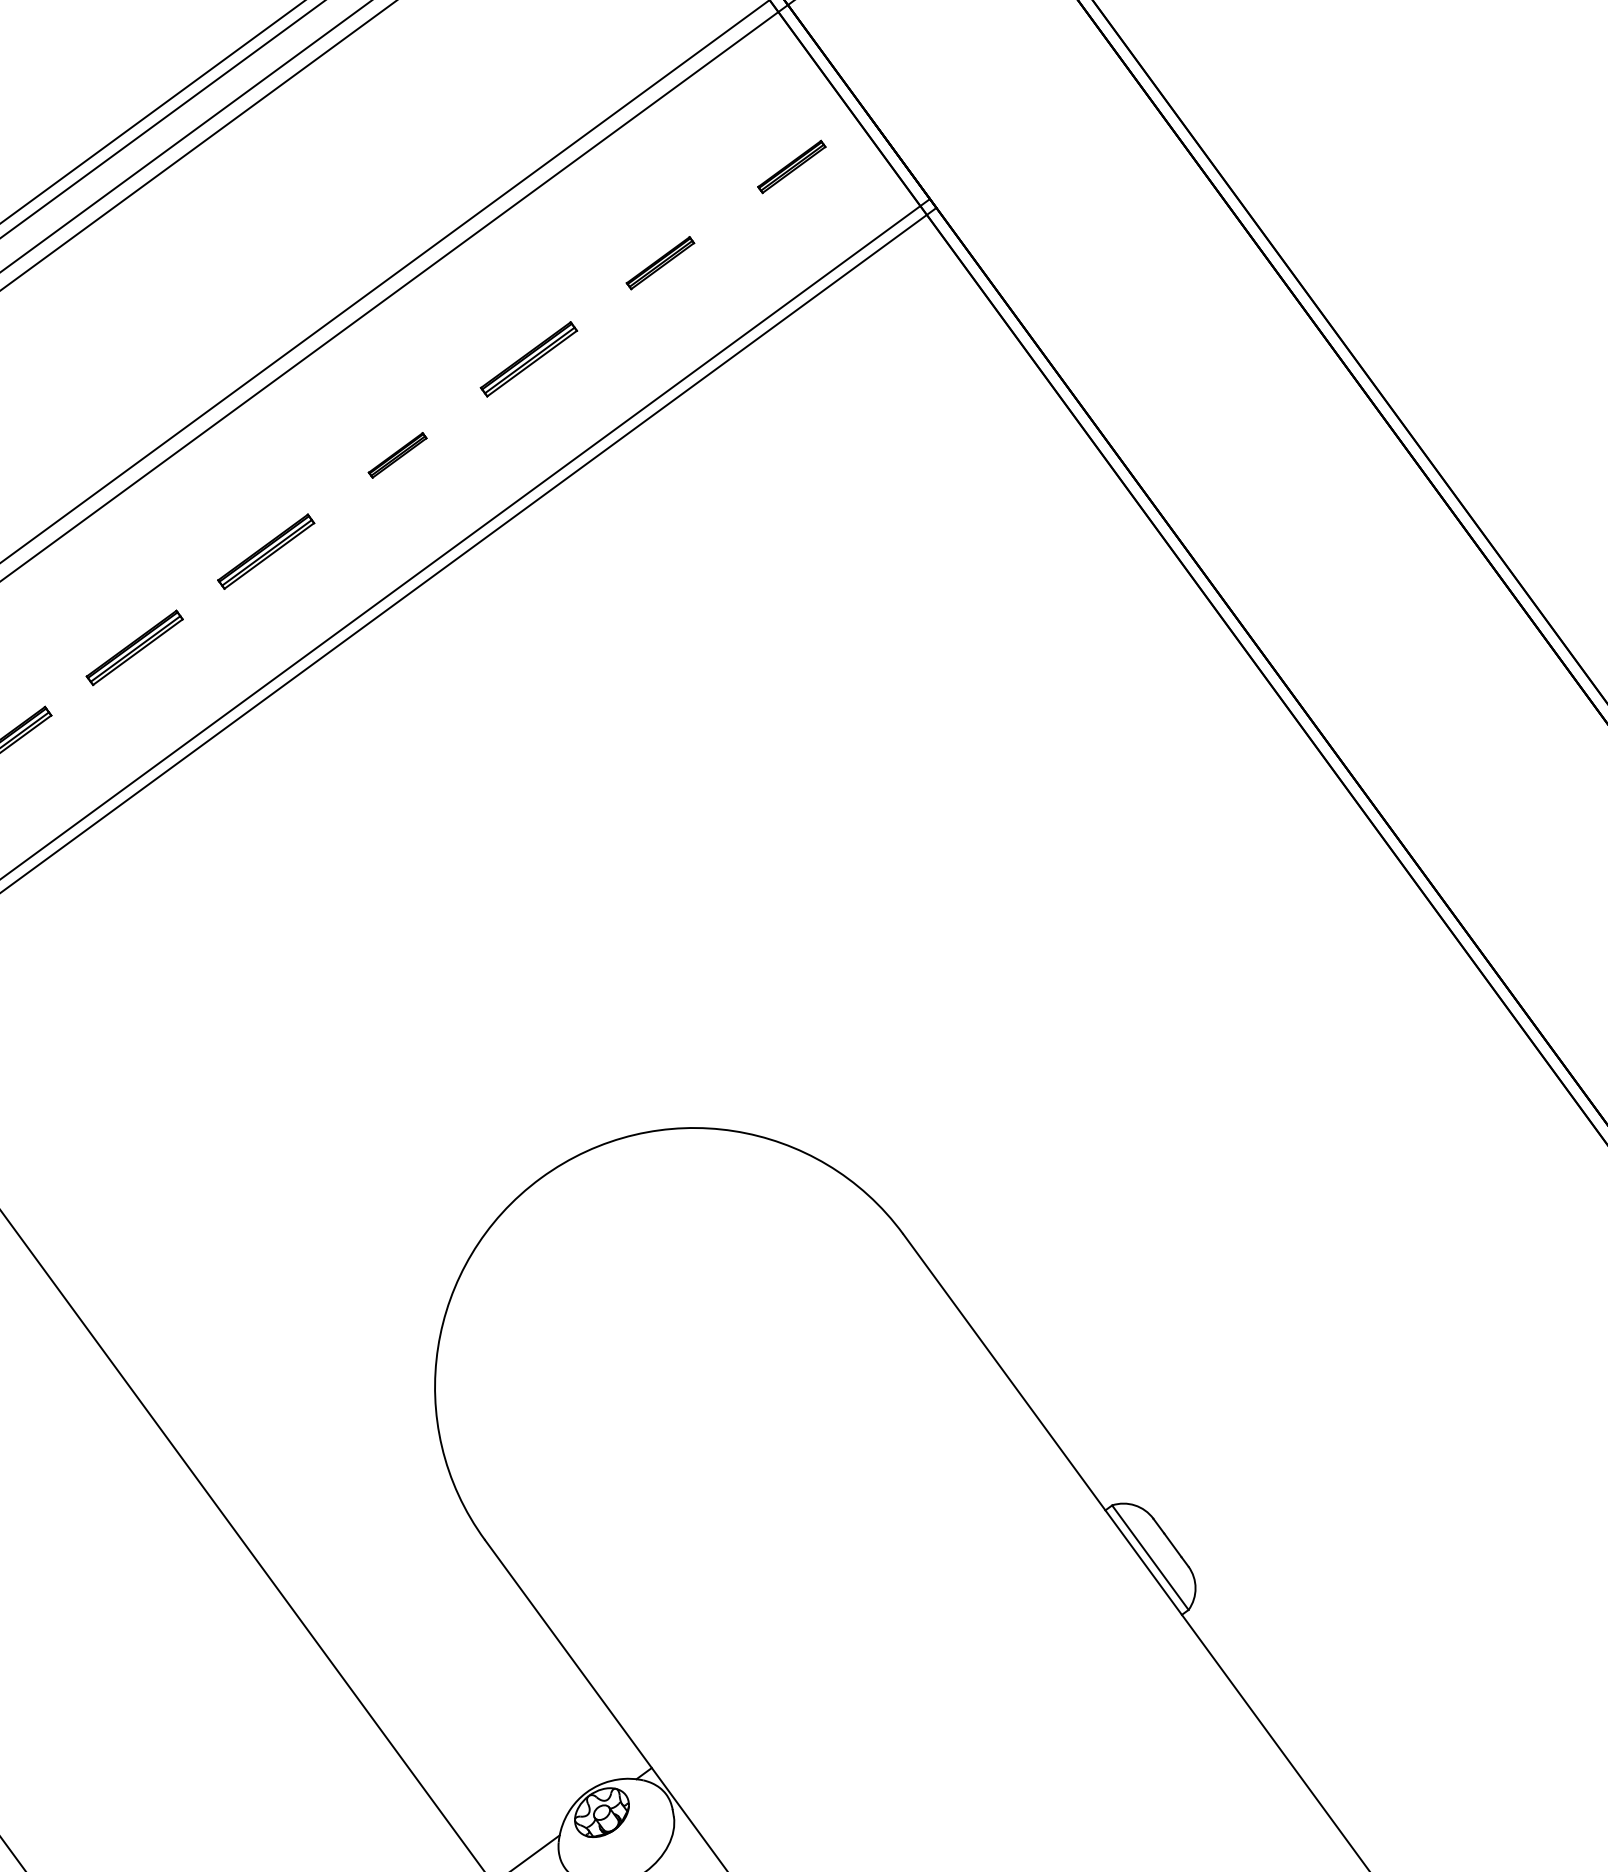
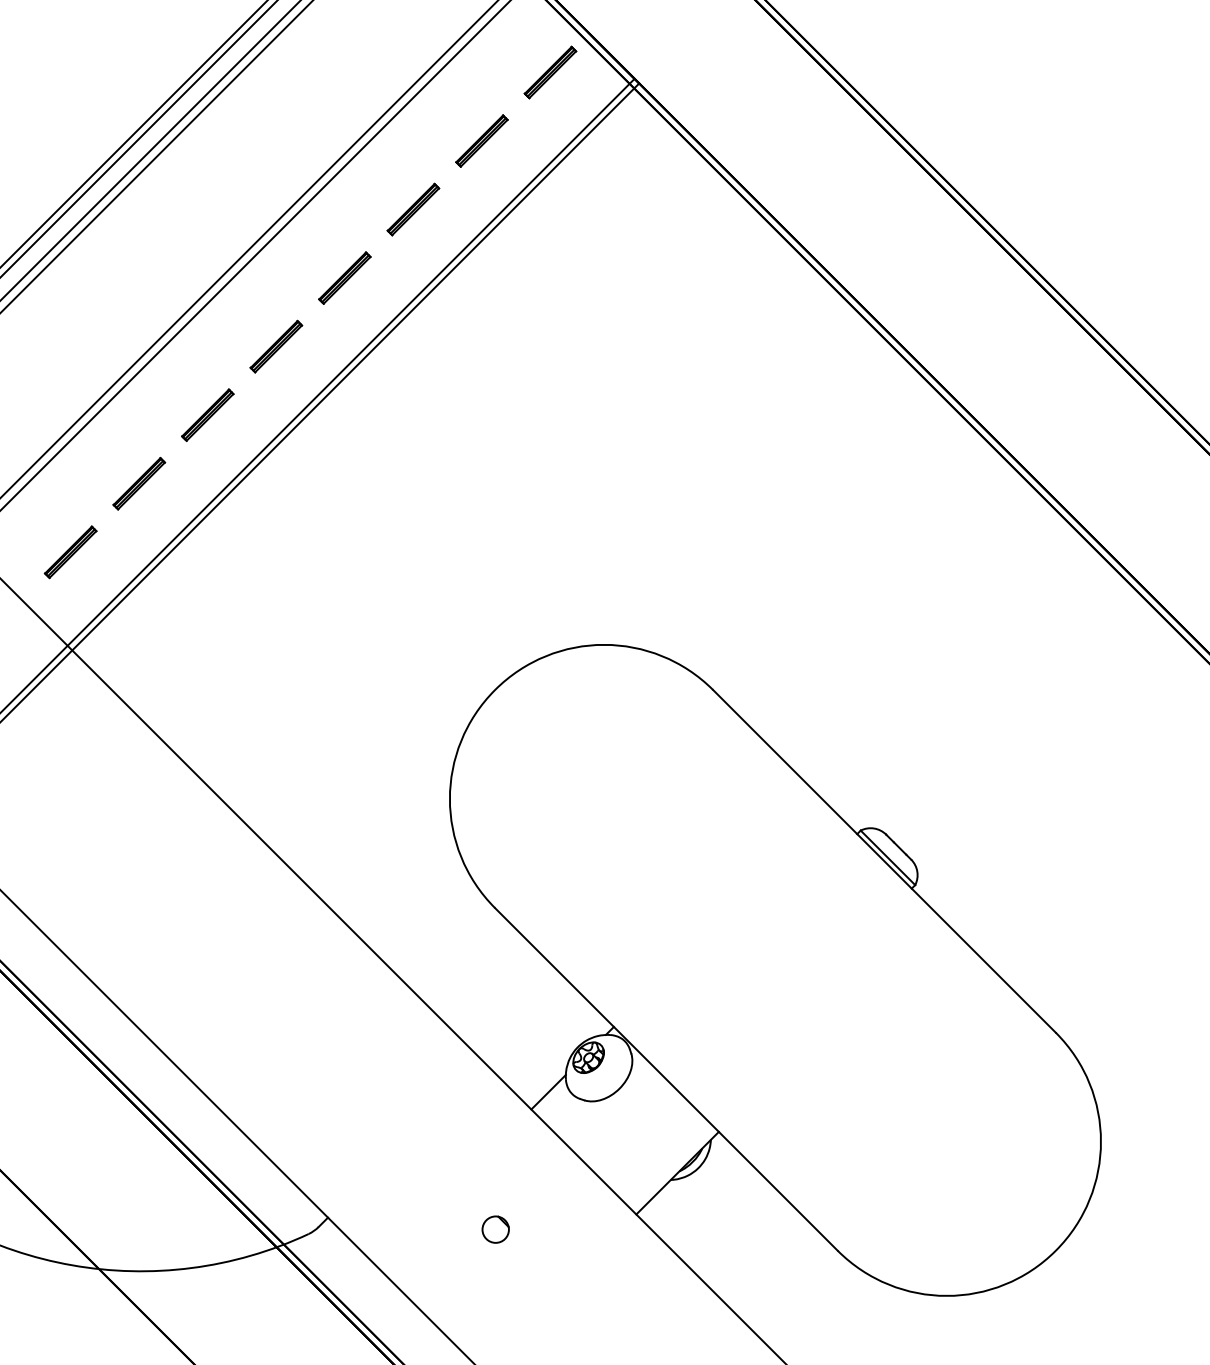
part: (791, 166) -> (550, 72), size x1.43
part: (659, 262) -> (481, 140), size x1.43
part: (397, 454) -> (344, 277), size x1.67

